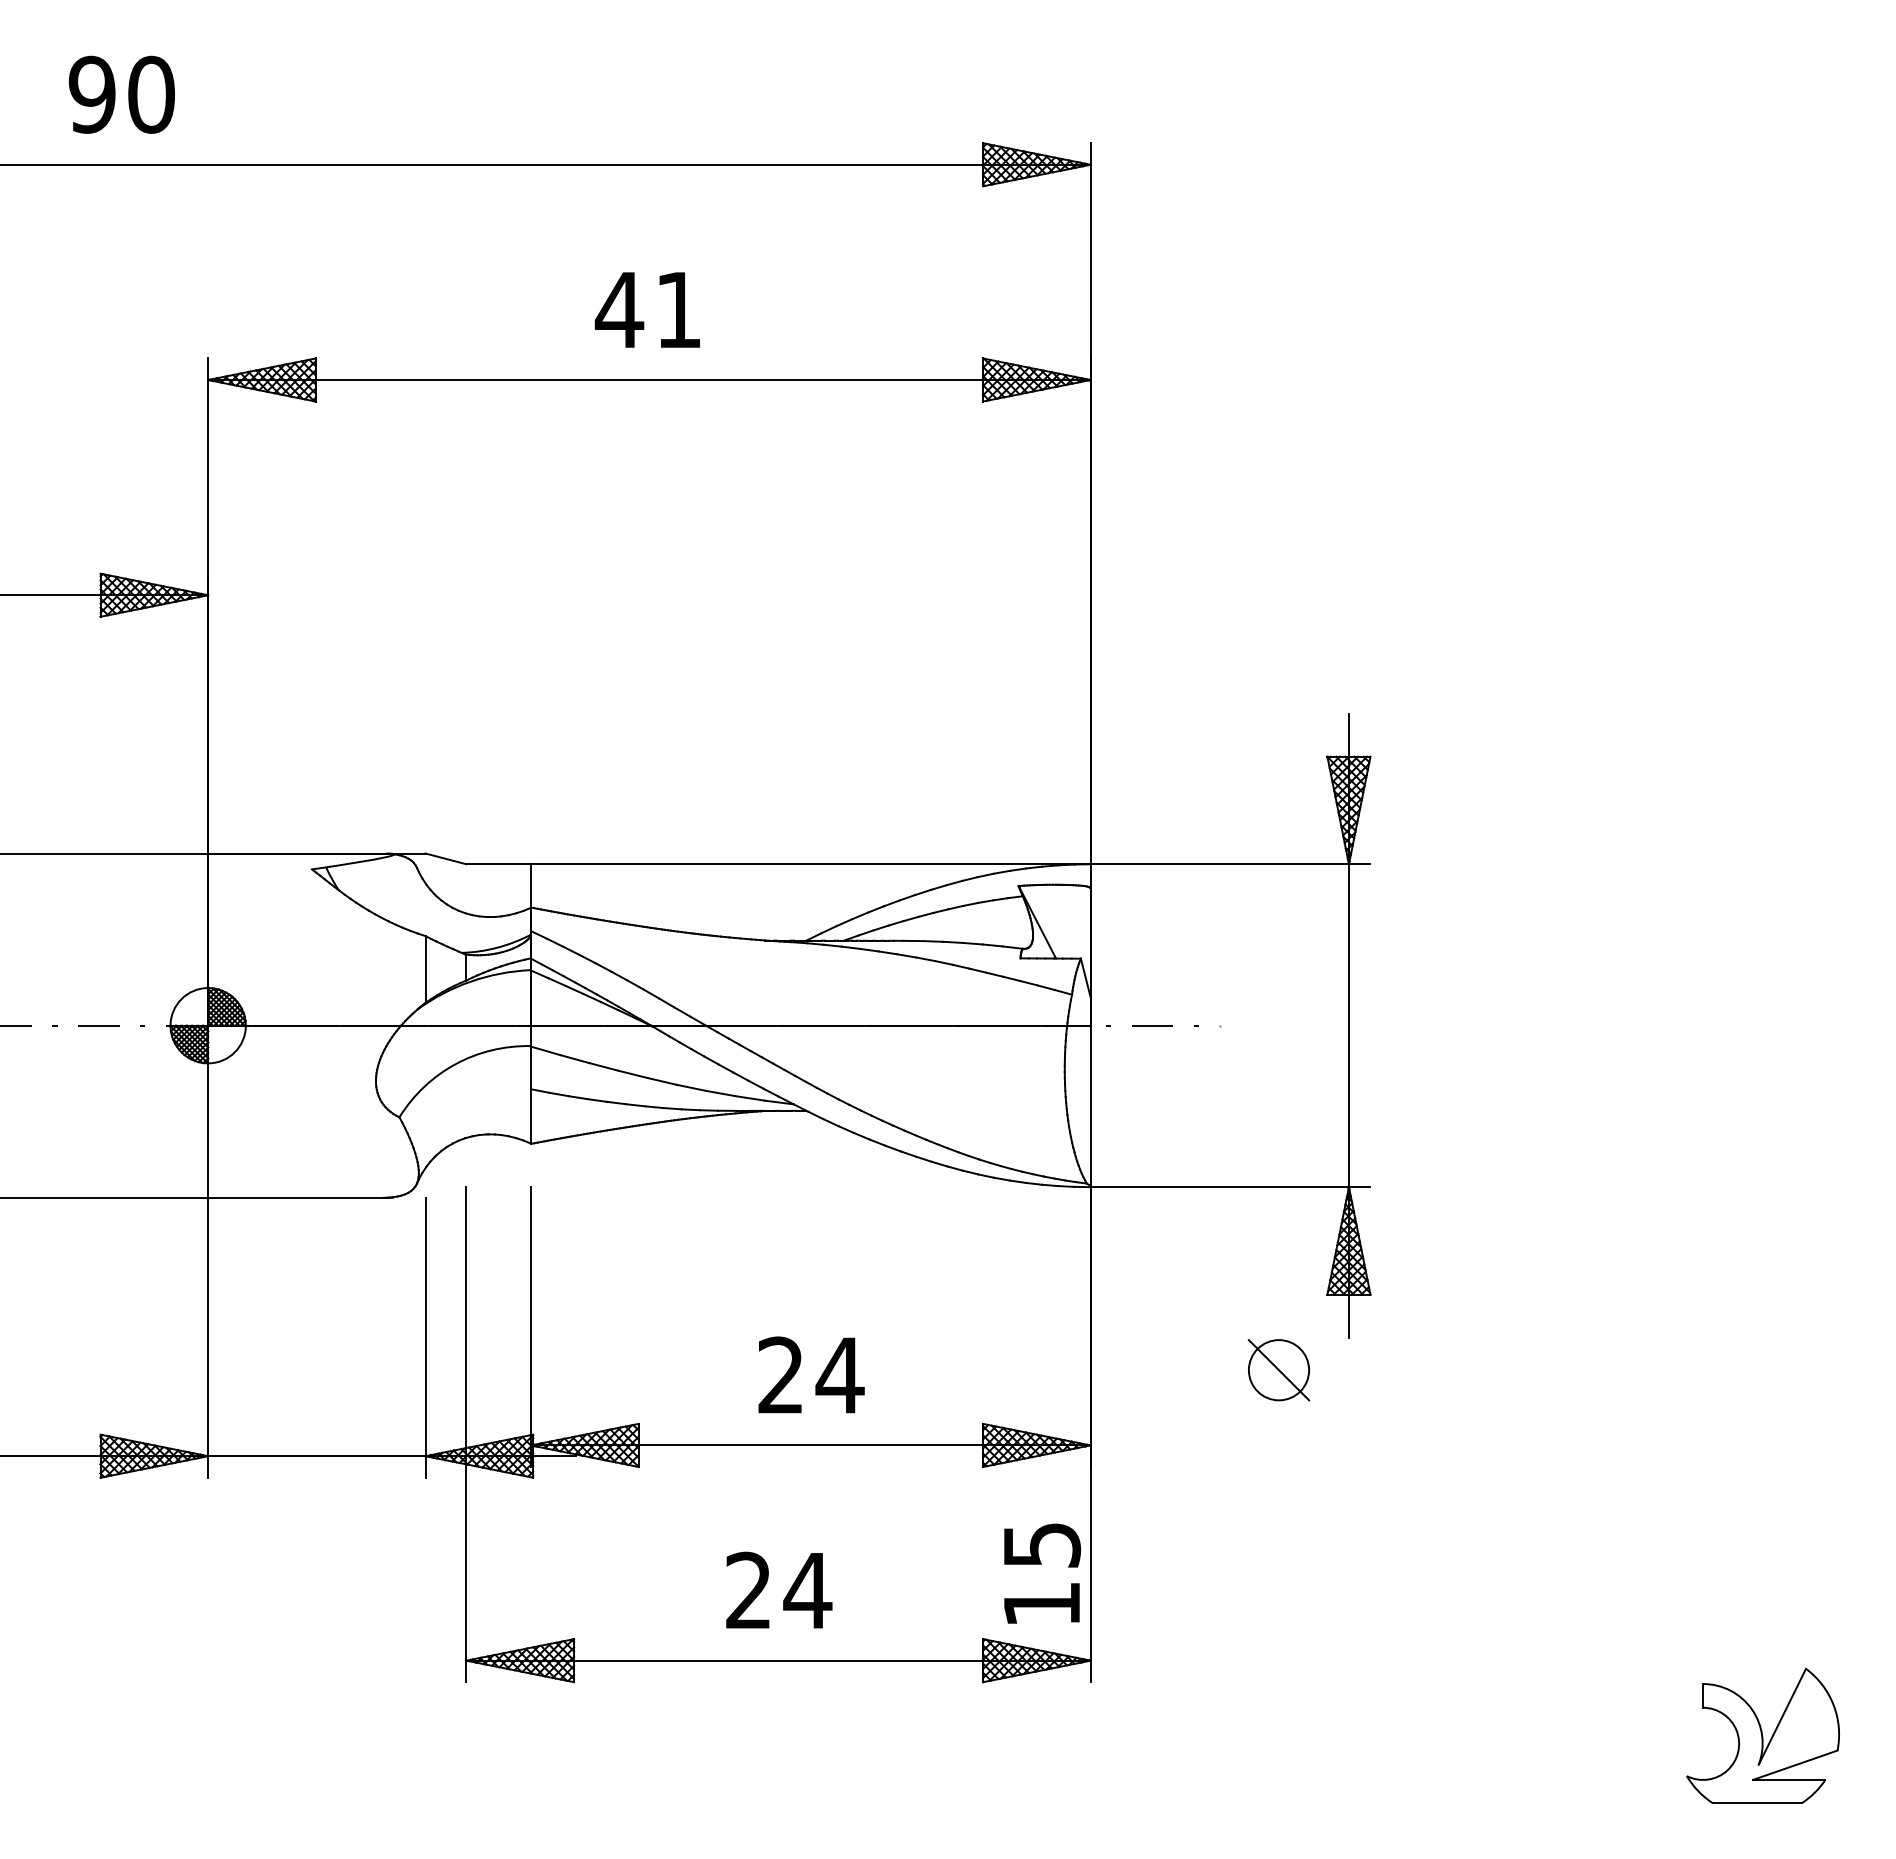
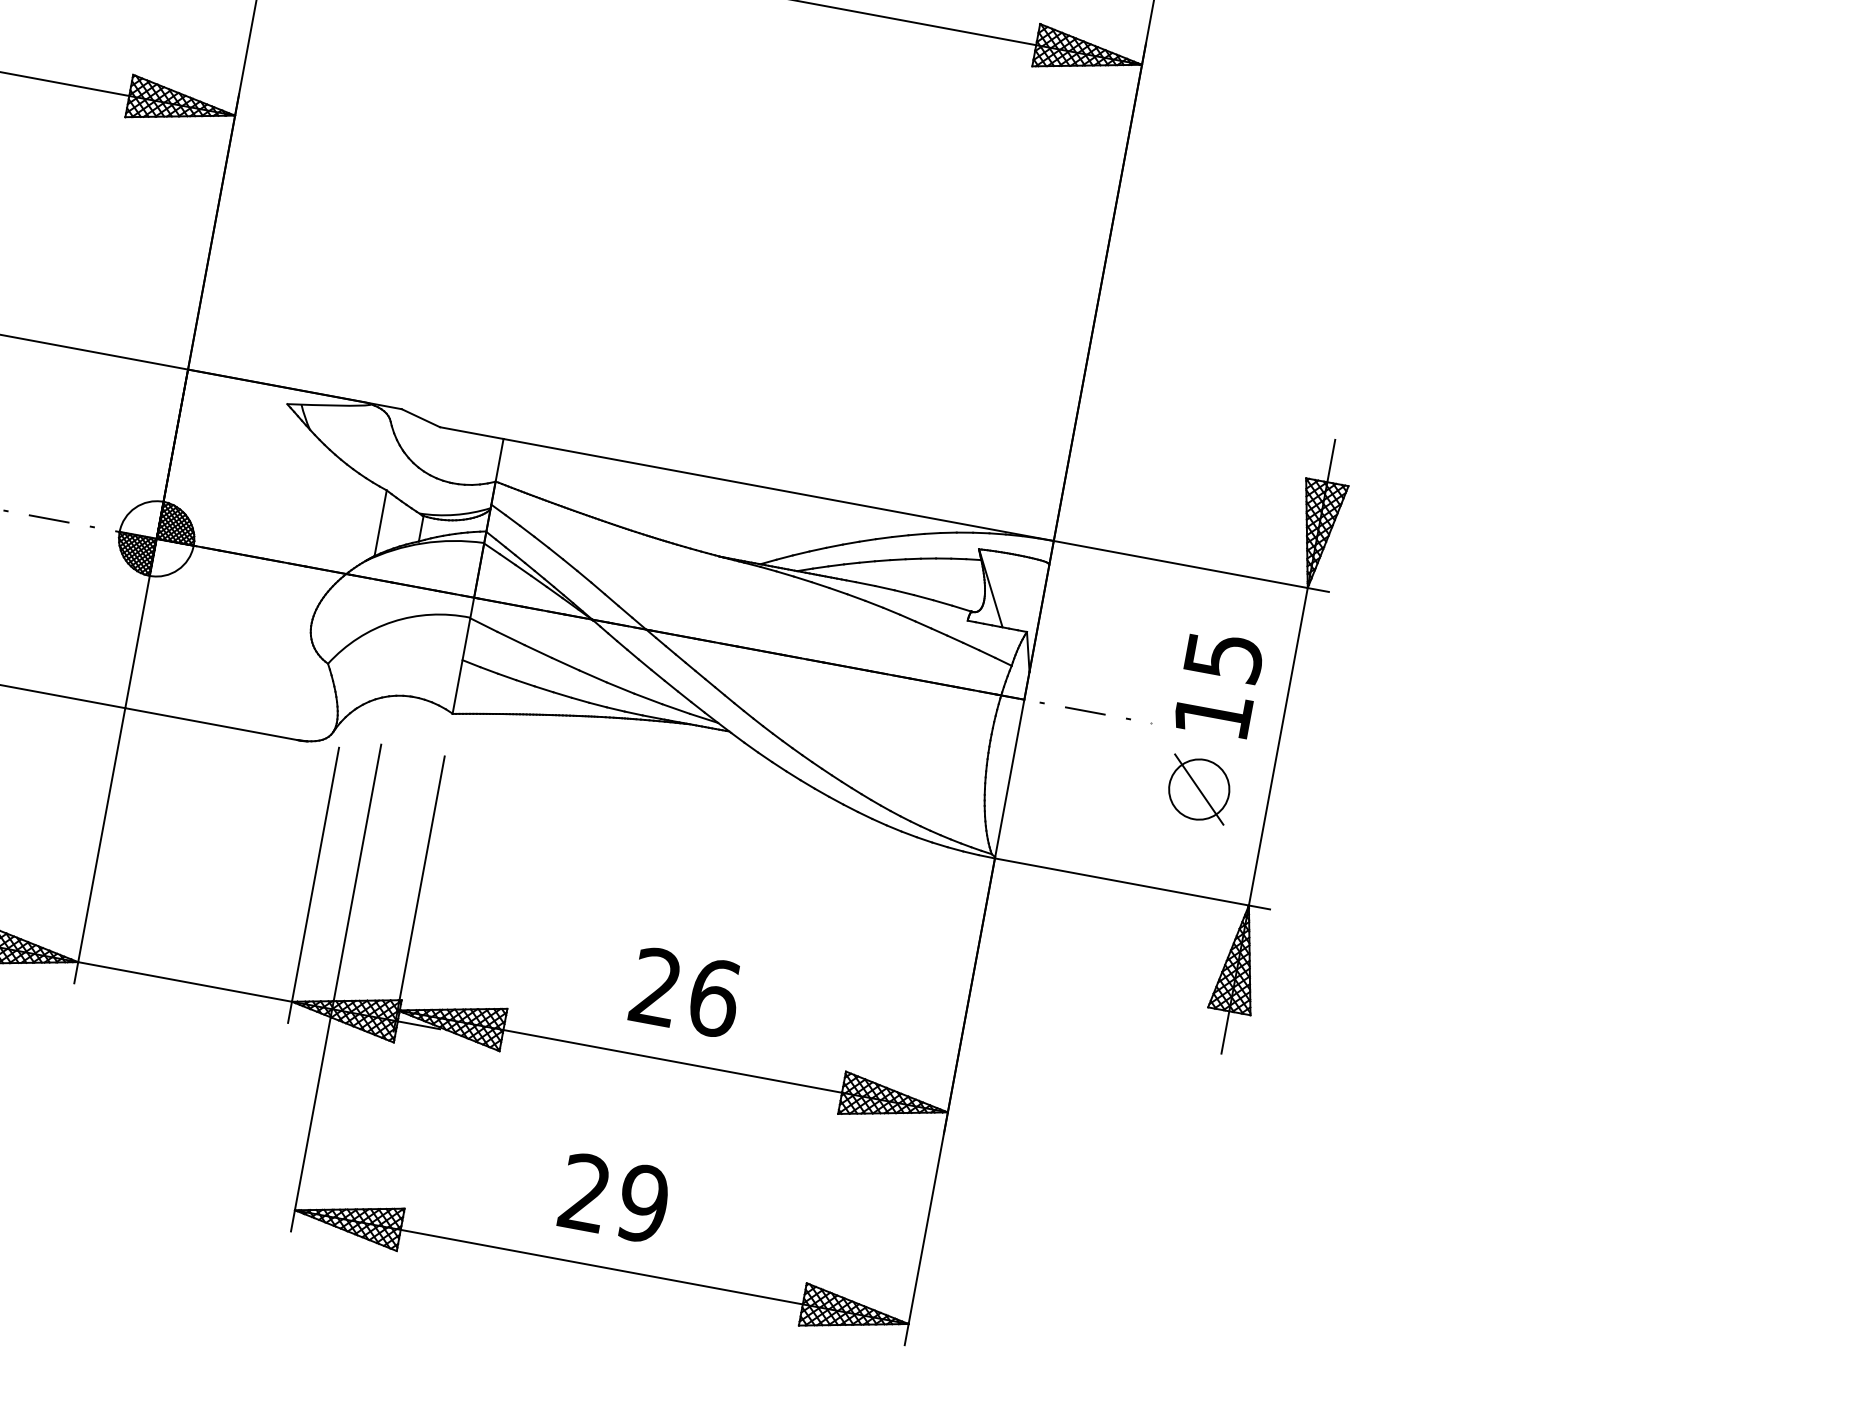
part: (1278, 1370) -> (1198, 789), moved
text: (839, 1375) -> (713, 997), 24 -> 26
text: (1042, 1573) -> (1219, 684), moved
text: (807, 1590) -> (643, 1203), 24 -> 29

